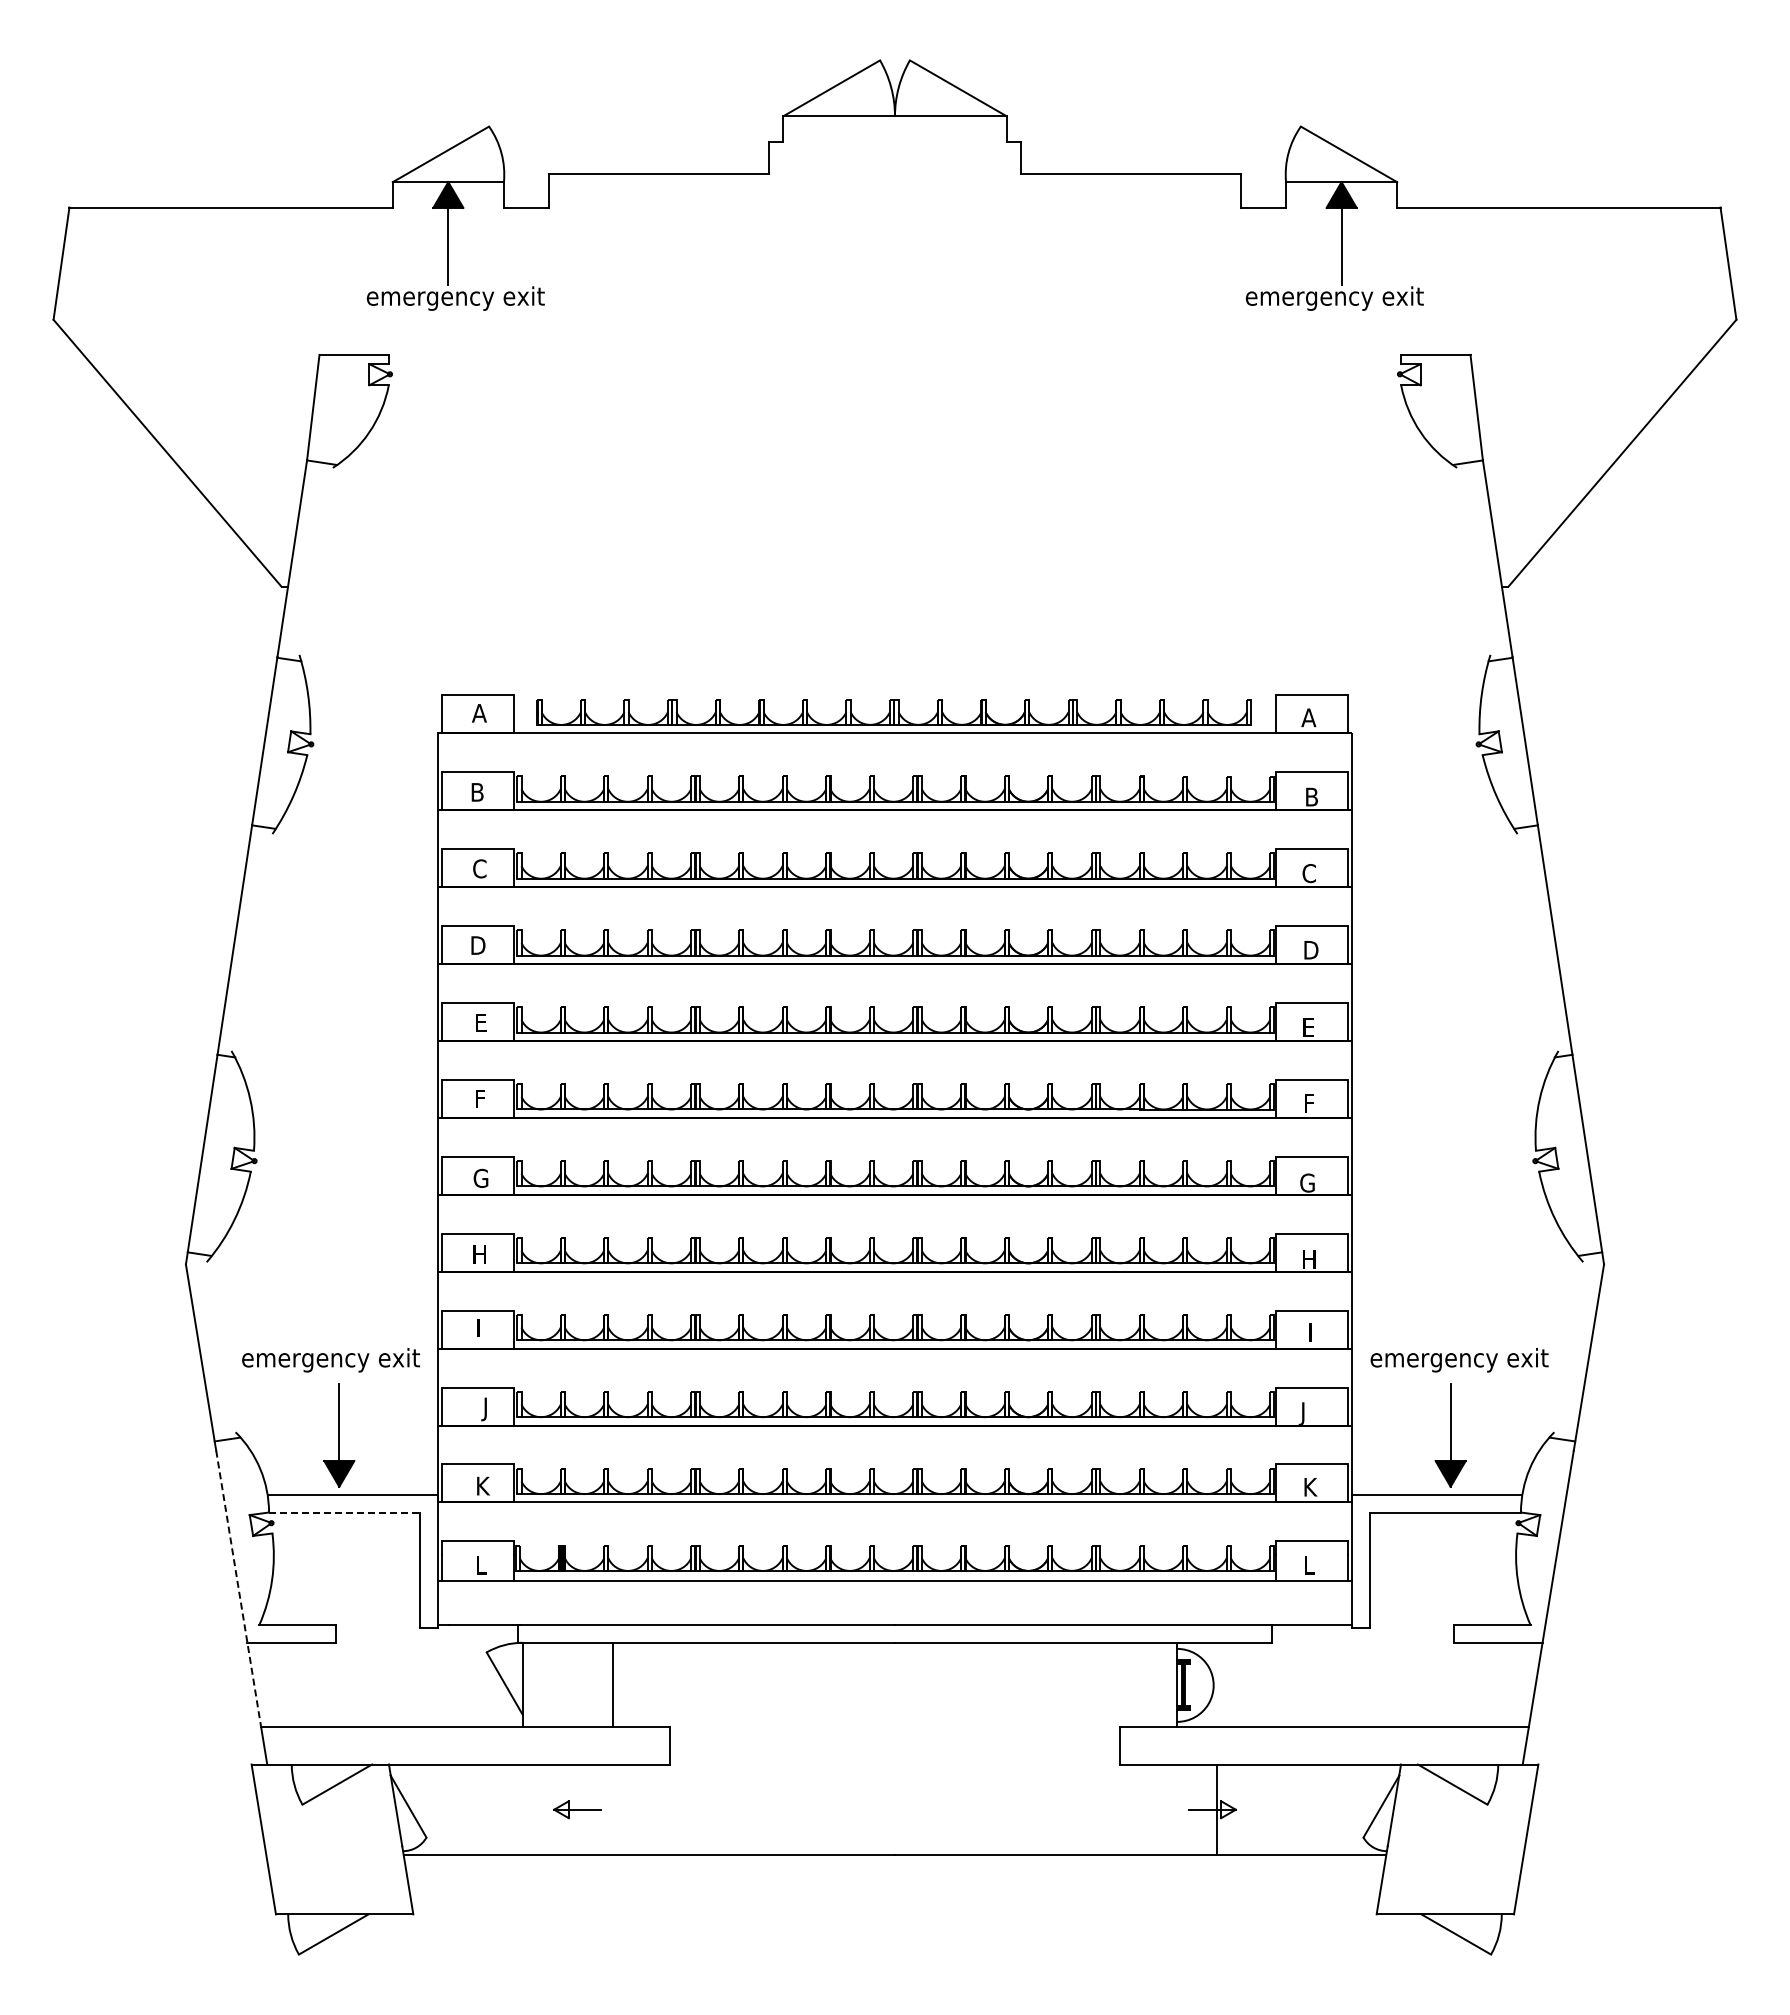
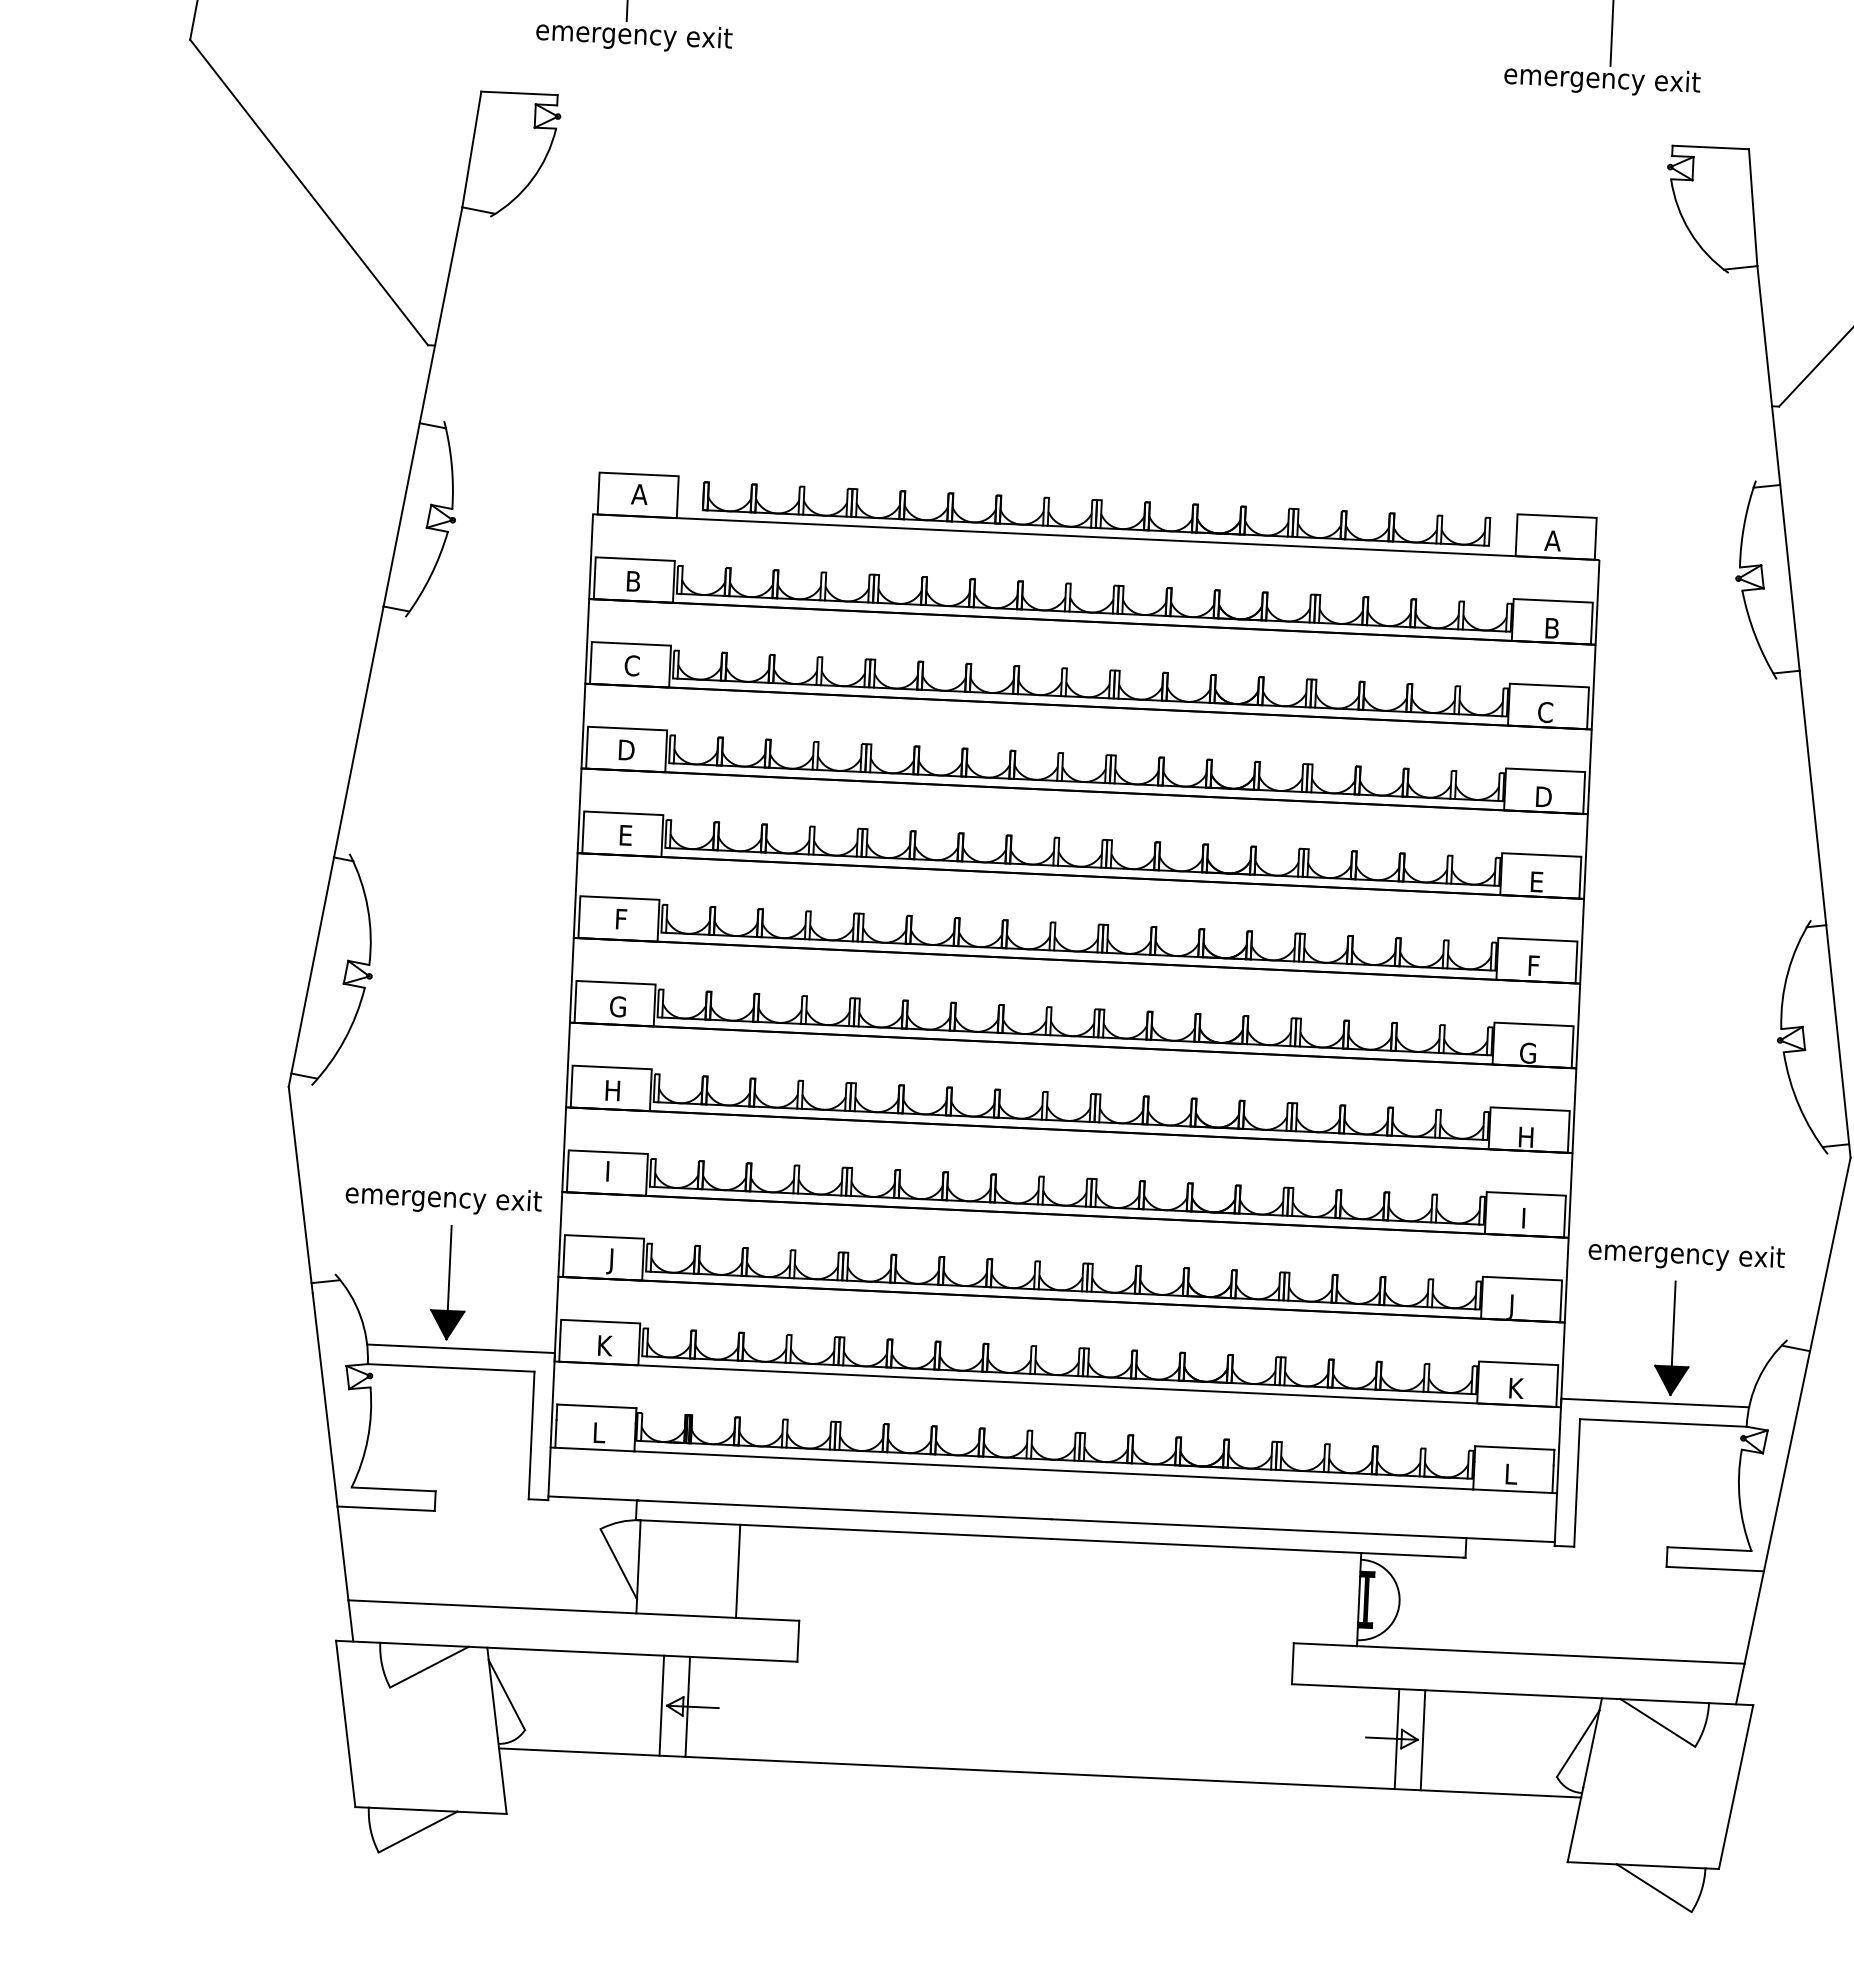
line: (344, 1512) -> (450, 1367), dashed -> solid
line: (238, 1589) -> (330, 1447), dashed -> solid
line: (549, 1809) -> (661, 1705), added
line: (573, 1809) -> (688, 1706), added
line: (1240, 1809) -> (1422, 1739), added

